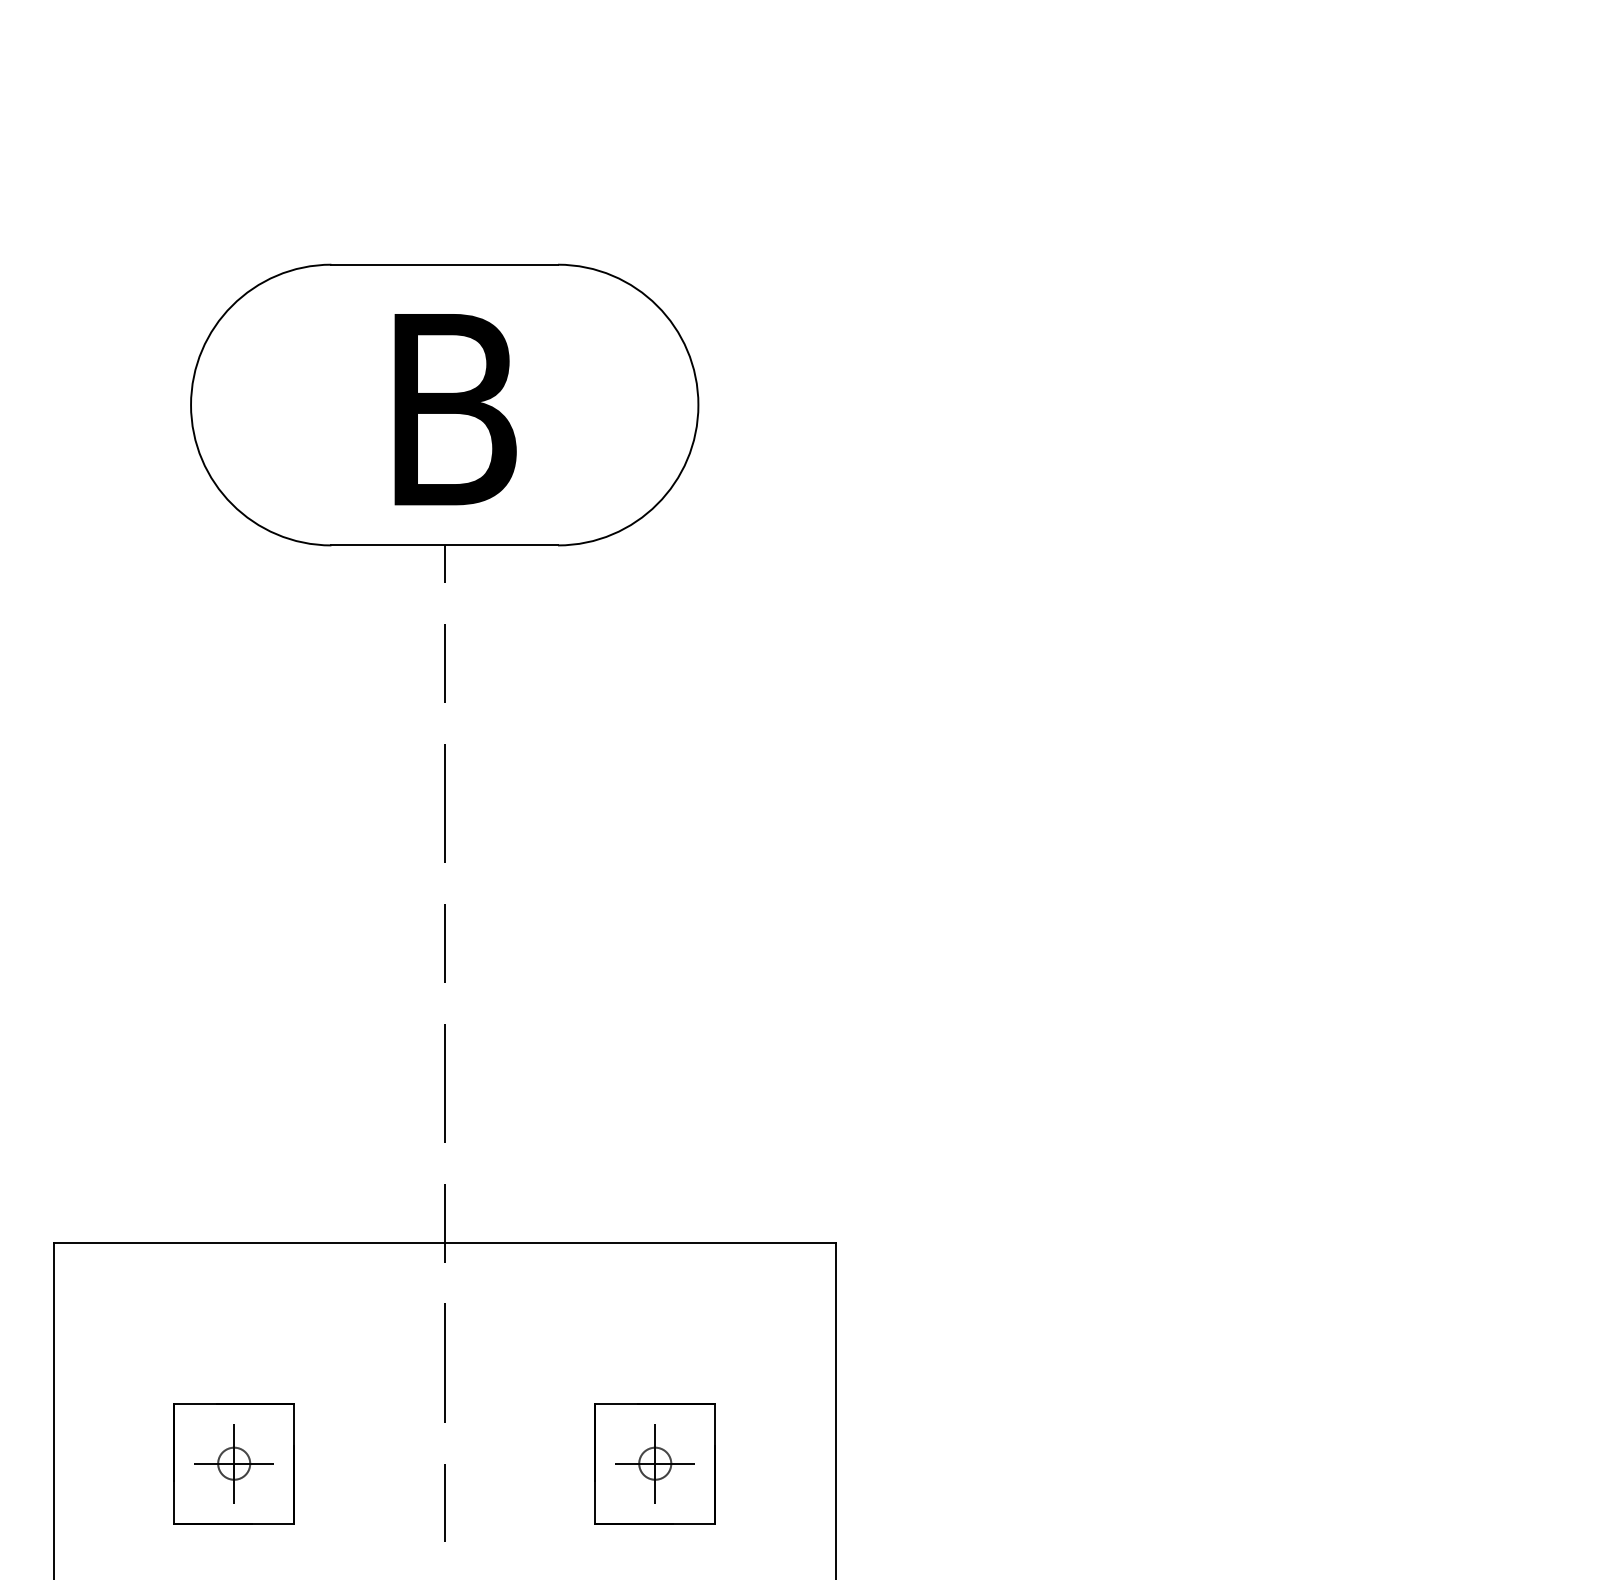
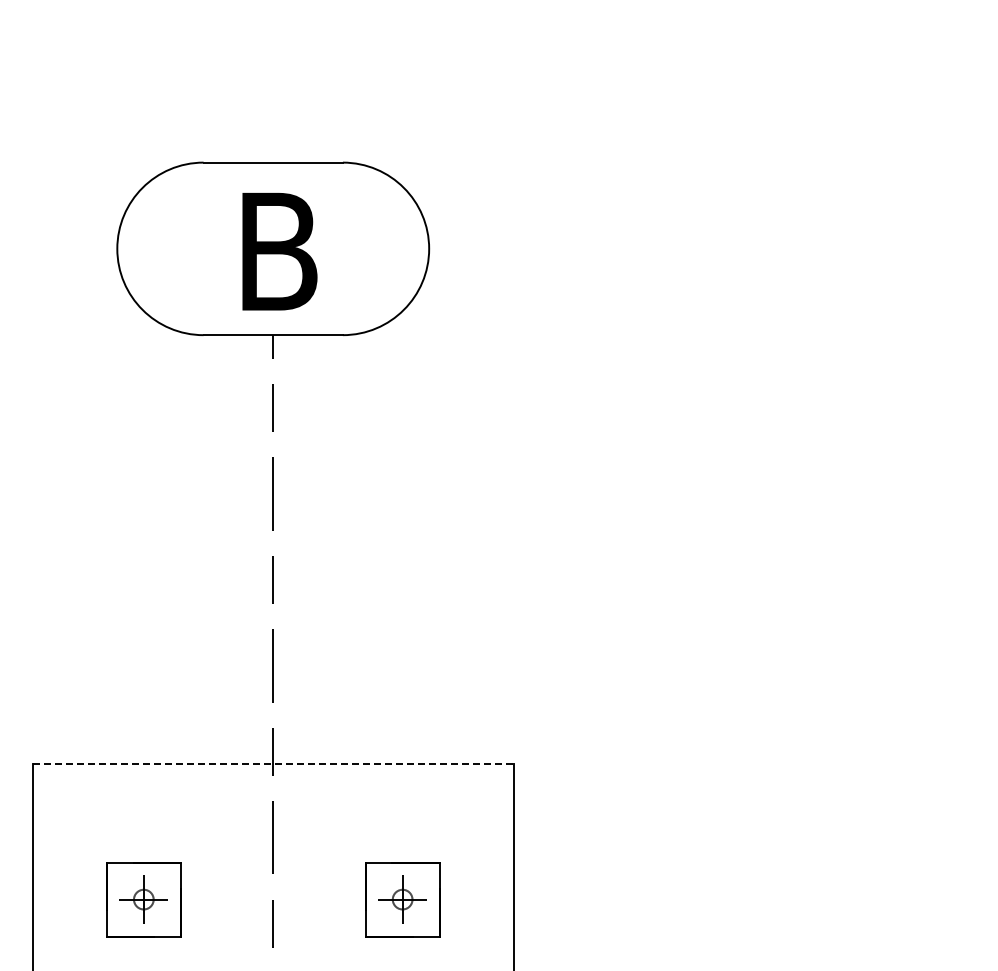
line: (445, 1243) -> (273, 764), solid -> dashed

